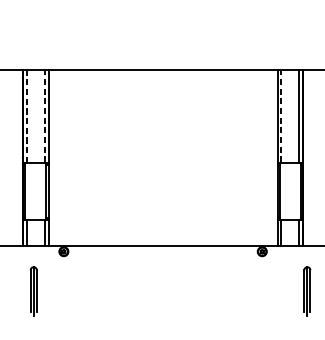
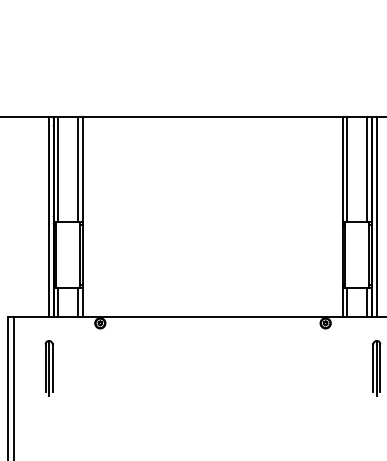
line: (27, 116) -> (58, 169), dashed -> solid
line: (44, 116) -> (78, 169), dashed -> solid
line: (281, 116) -> (347, 169), dashed -> solid
line: (19, 157) -> (49, 216), added
line: (307, 157) -> (376, 216), added
part: (33, 291) -> (48, 368), moved

